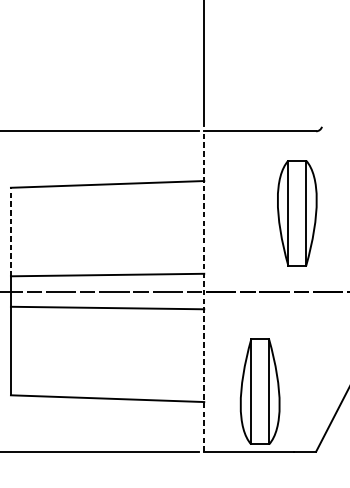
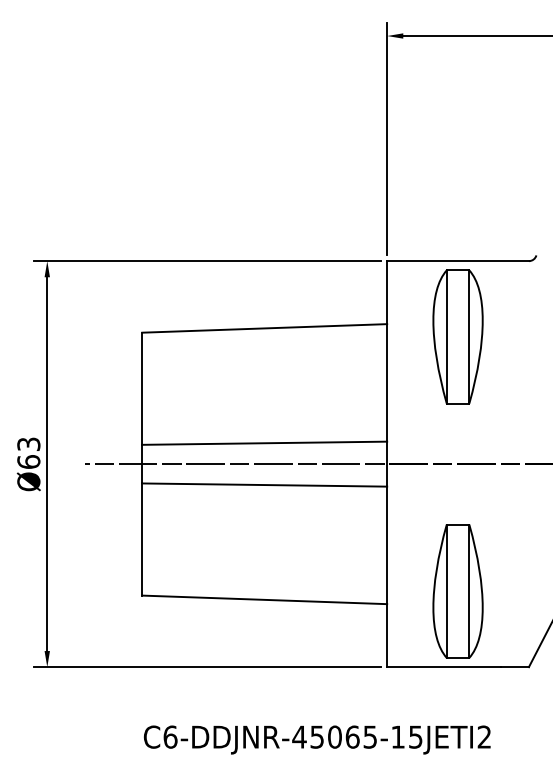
part: (296, 212) -> (457, 336), moved
line: (11, 231) -> (142, 388), dashed -> solid
line: (204, 291) -> (387, 464), dashed -> solid

